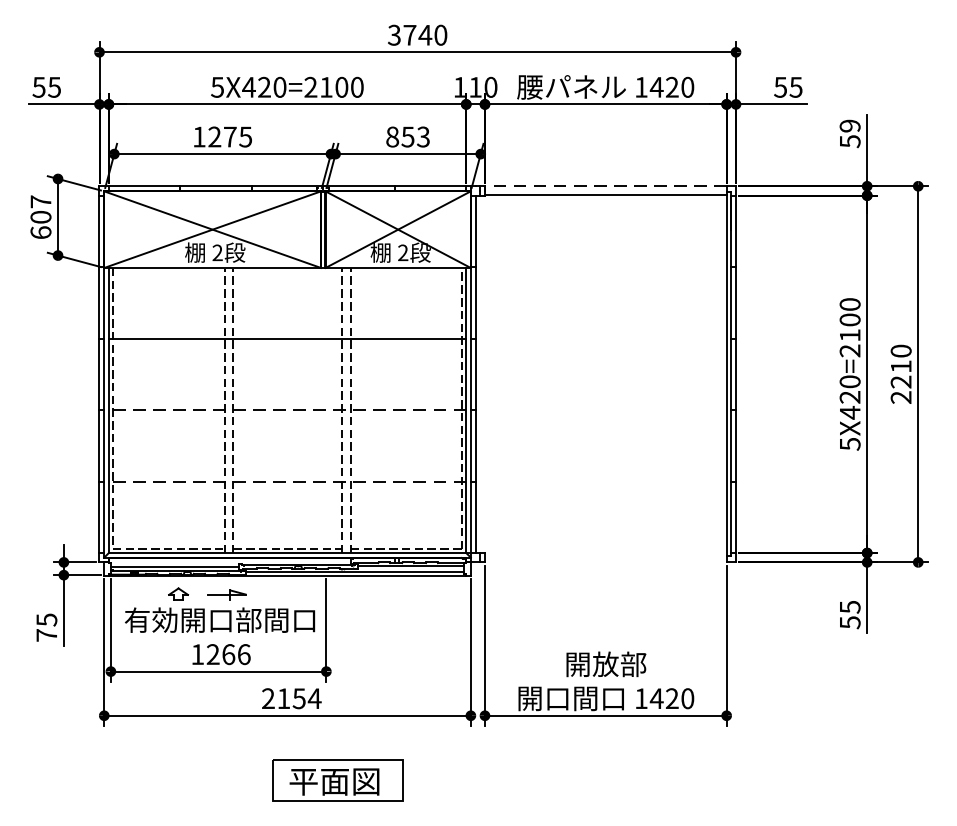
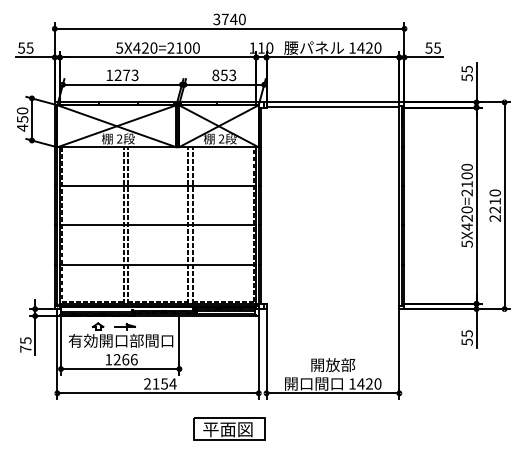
text: (848, 126) -> (466, 69), 59 -> 55
text: (246, 135) -> (135, 74), 1275 -> 1273
line: (604, 186) -> (332, 102), dashed -> solid
text: (40, 217) -> (22, 119), 607 -> 450
line: (286, 410) -> (157, 225), dashed -> solid
line: (286, 481) -> (157, 264), dashed -> solid
part: (337, 779) -> (229, 428), moved

